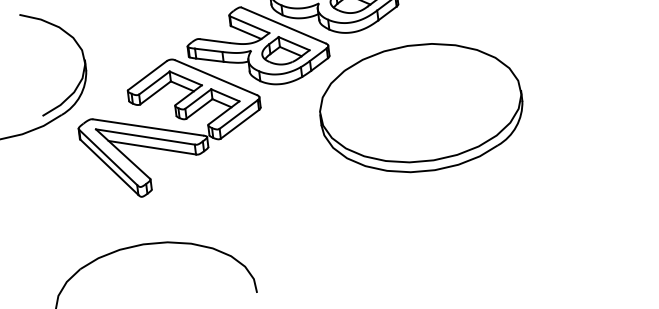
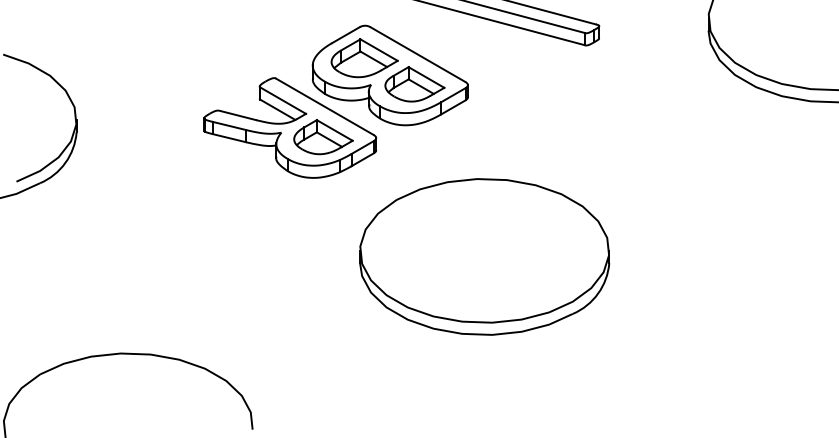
part: (421, 107) -> (484, 256), moved
part: (170, 126) -> (171, 213), removed

